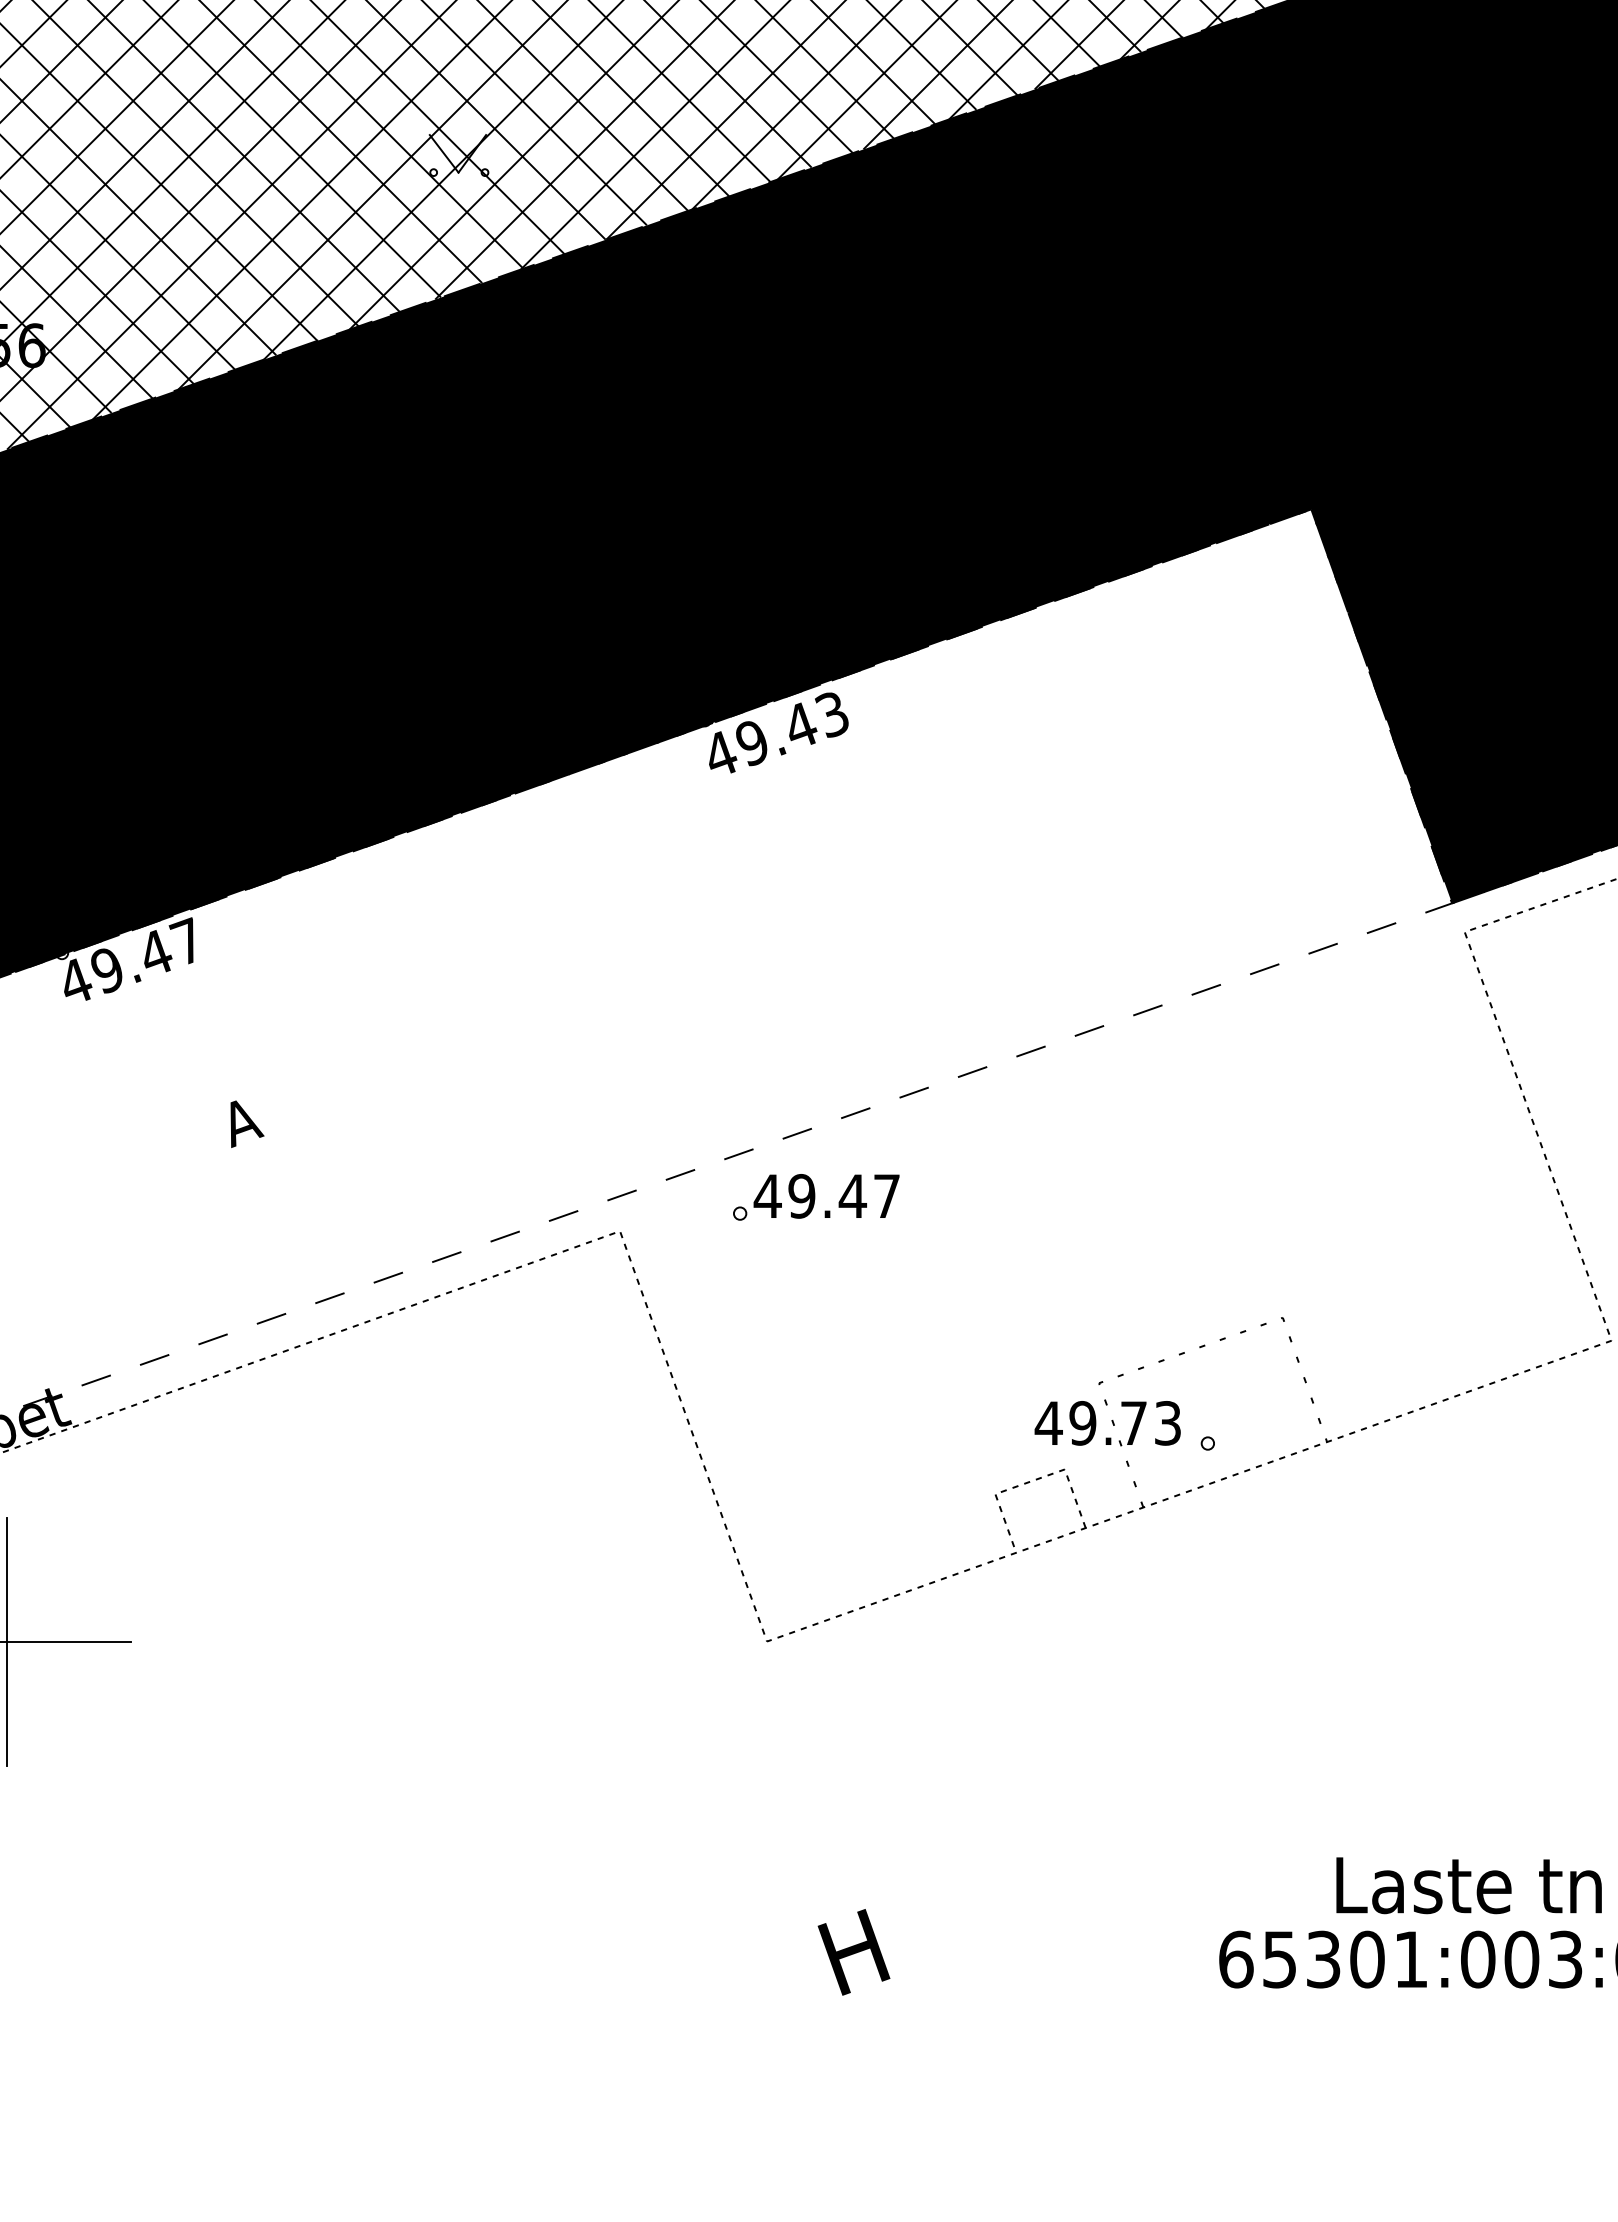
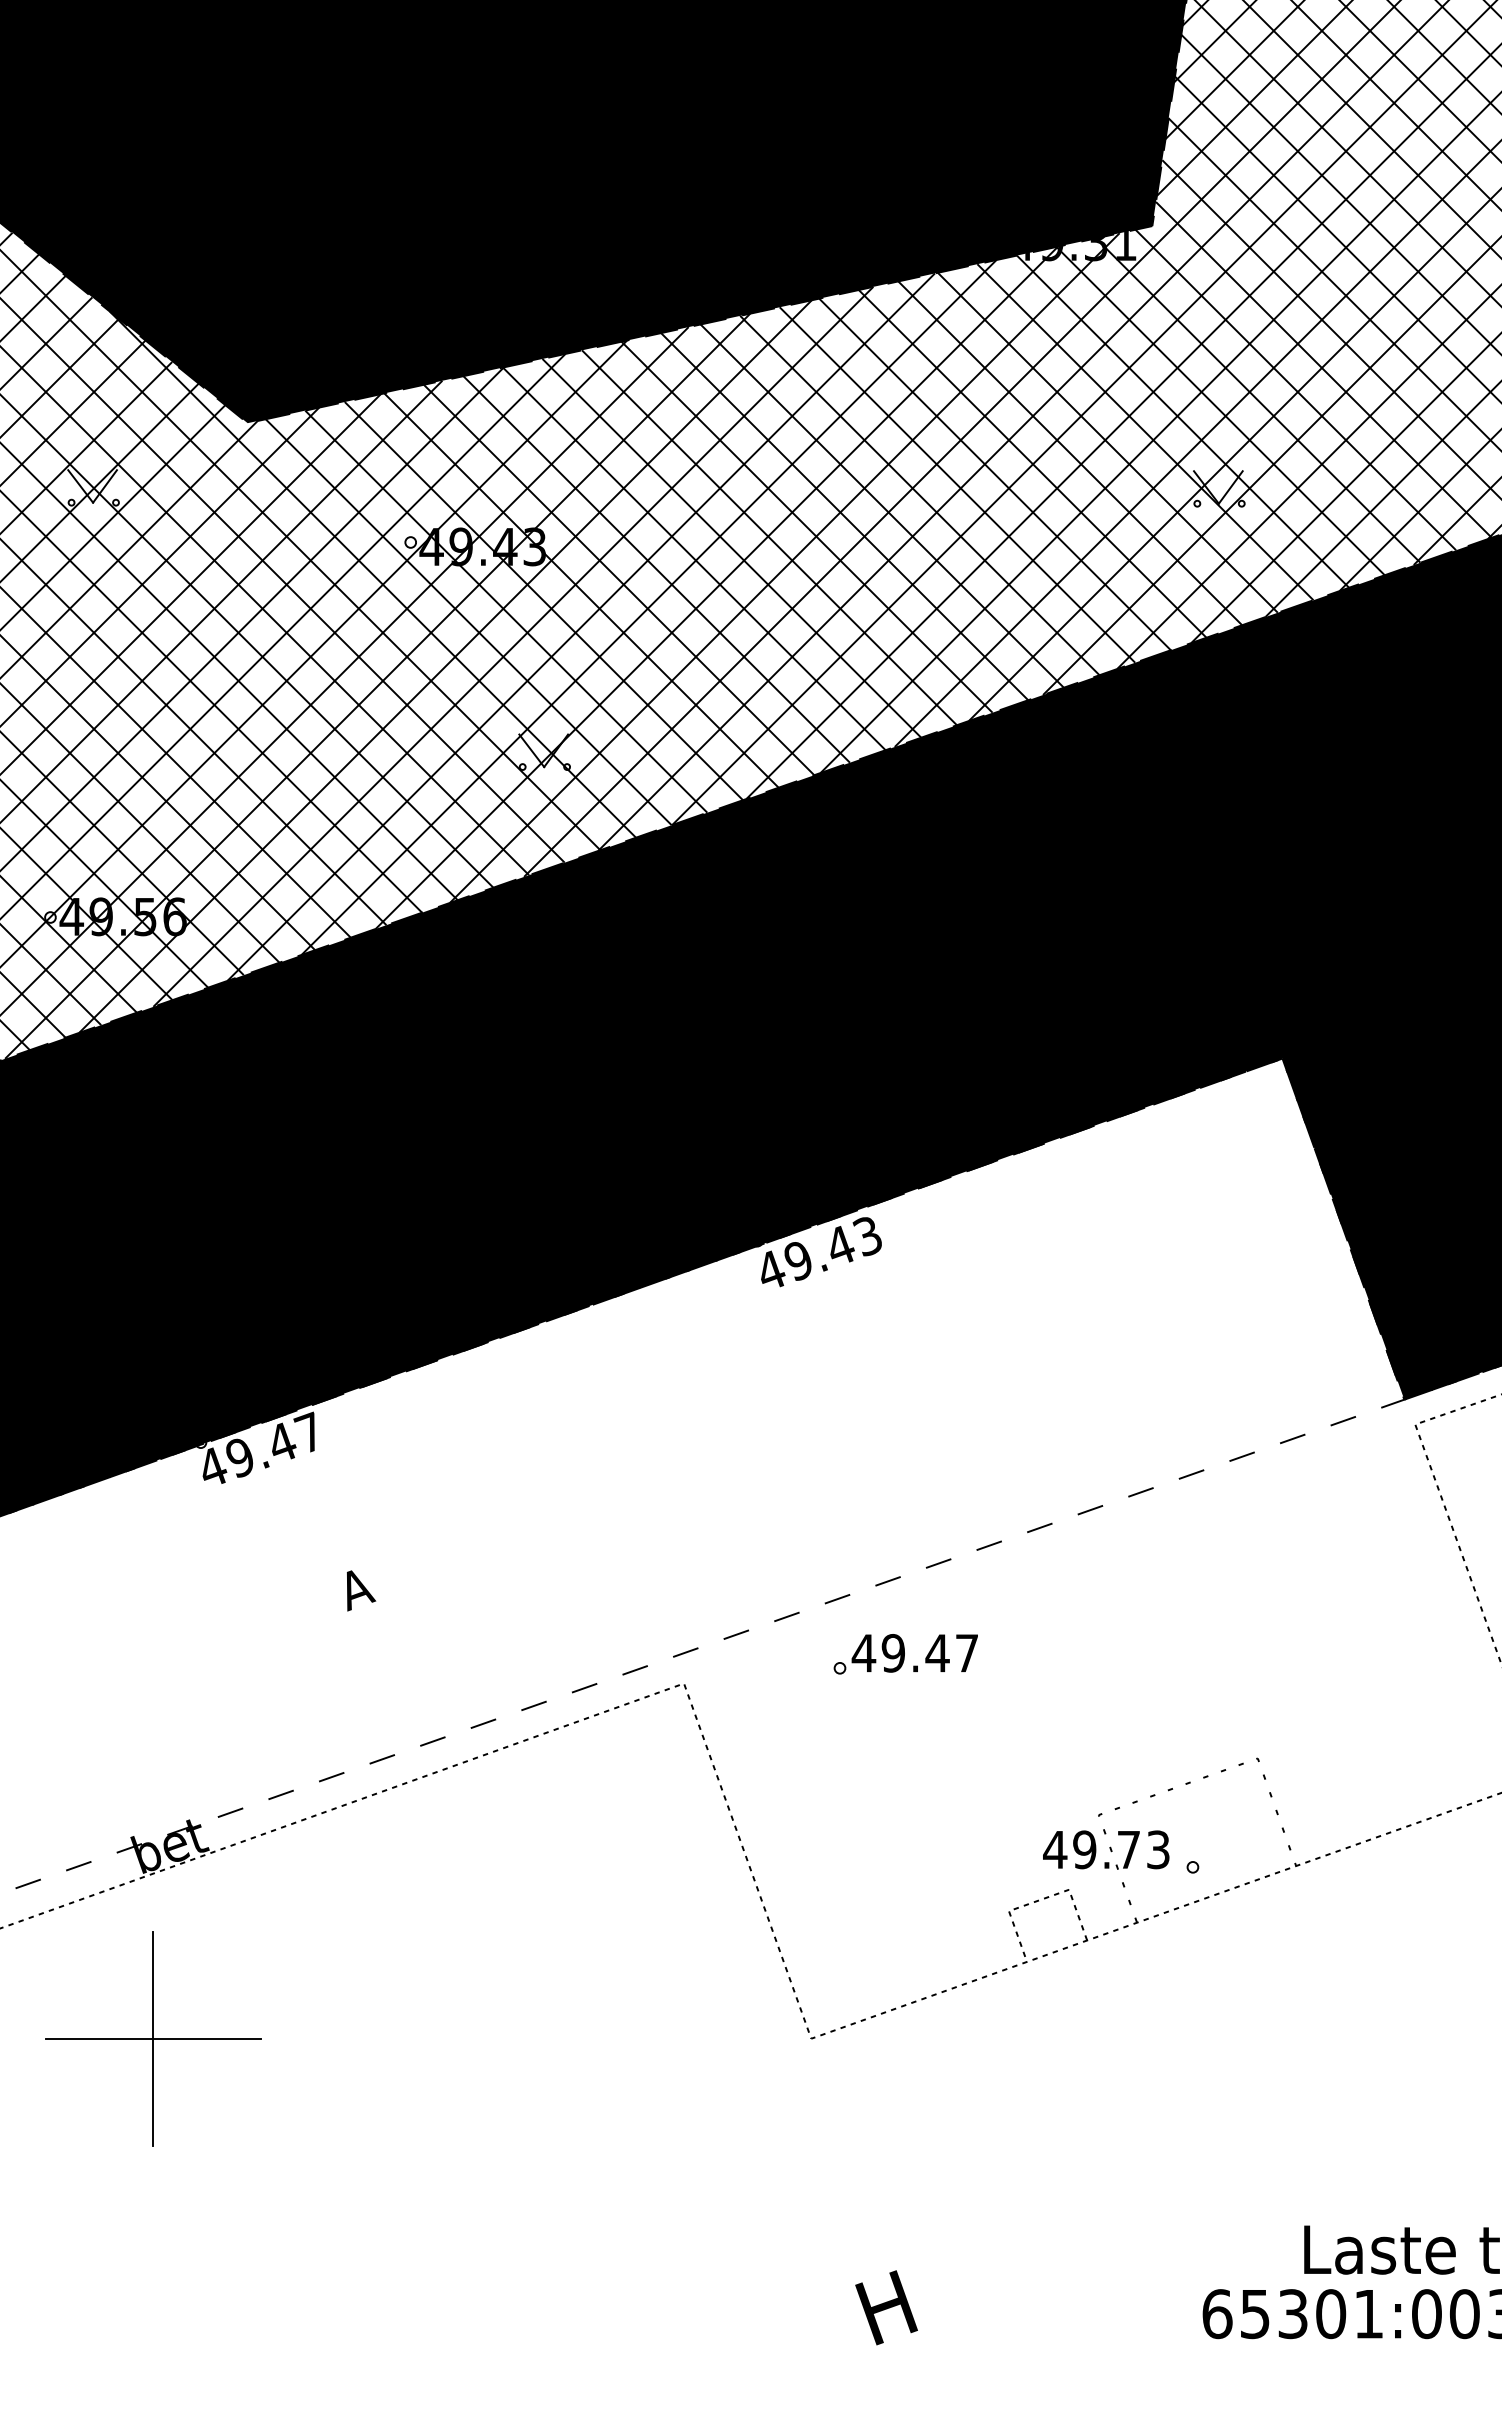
part: (815, 1197) -> (905, 1654), moved

